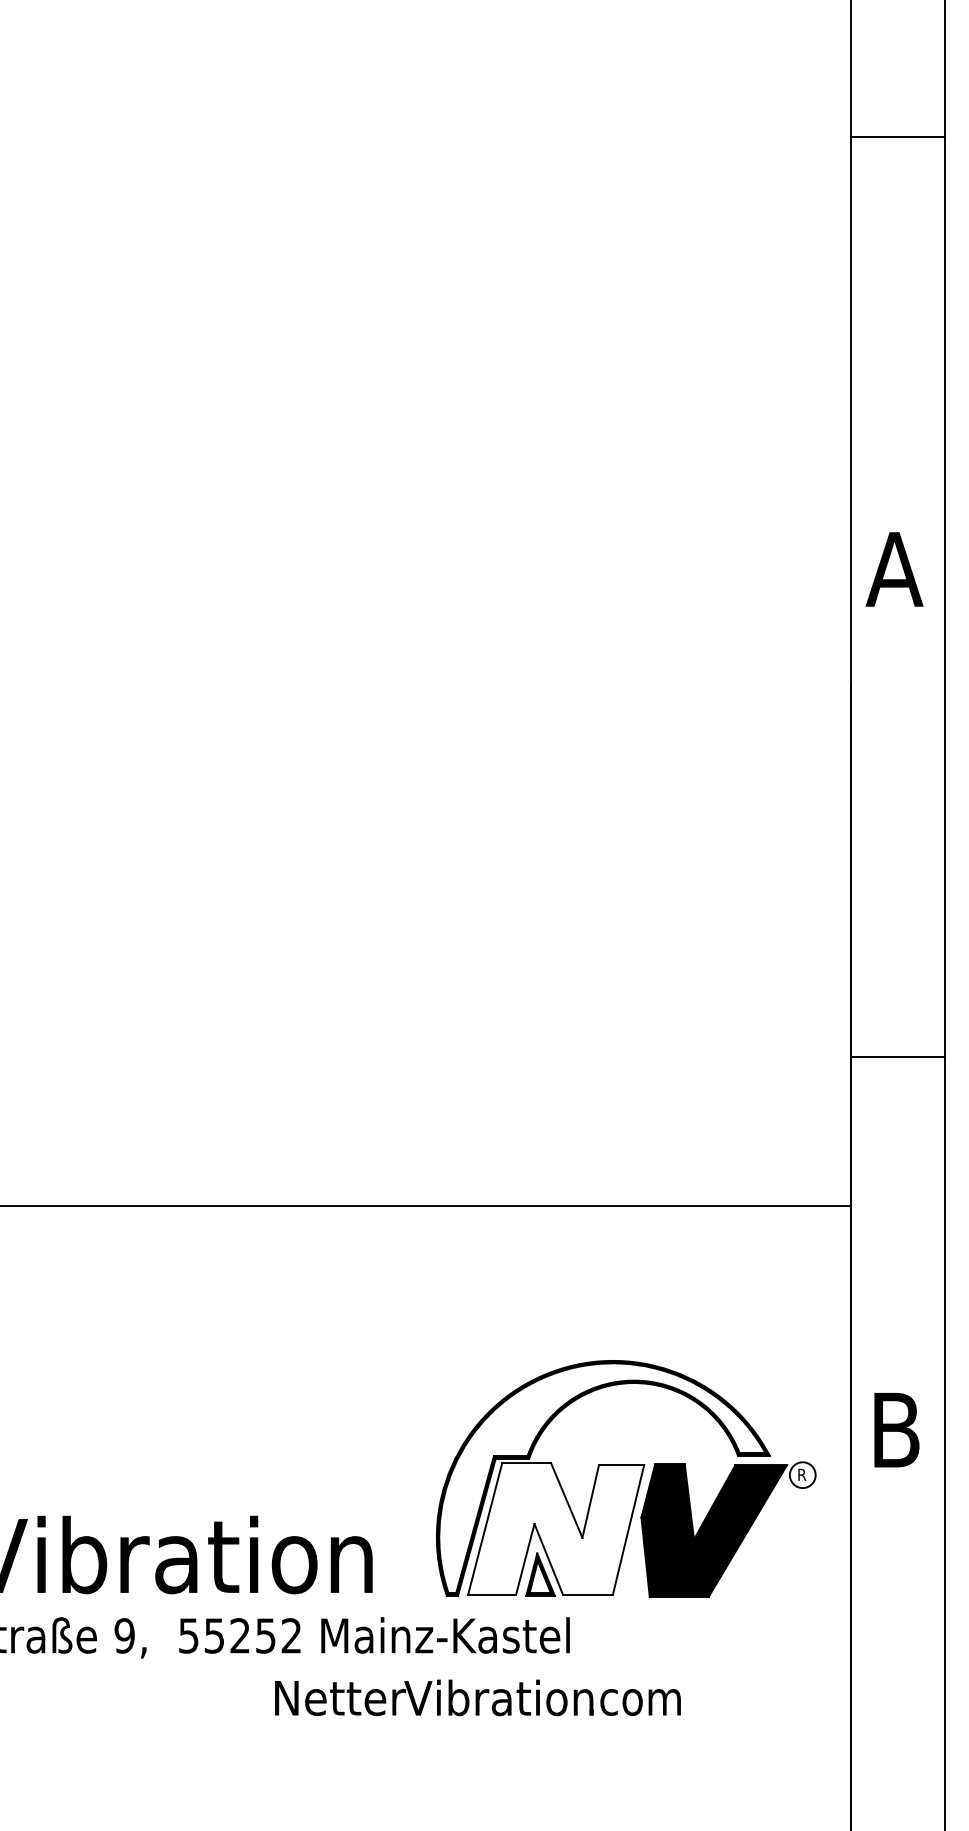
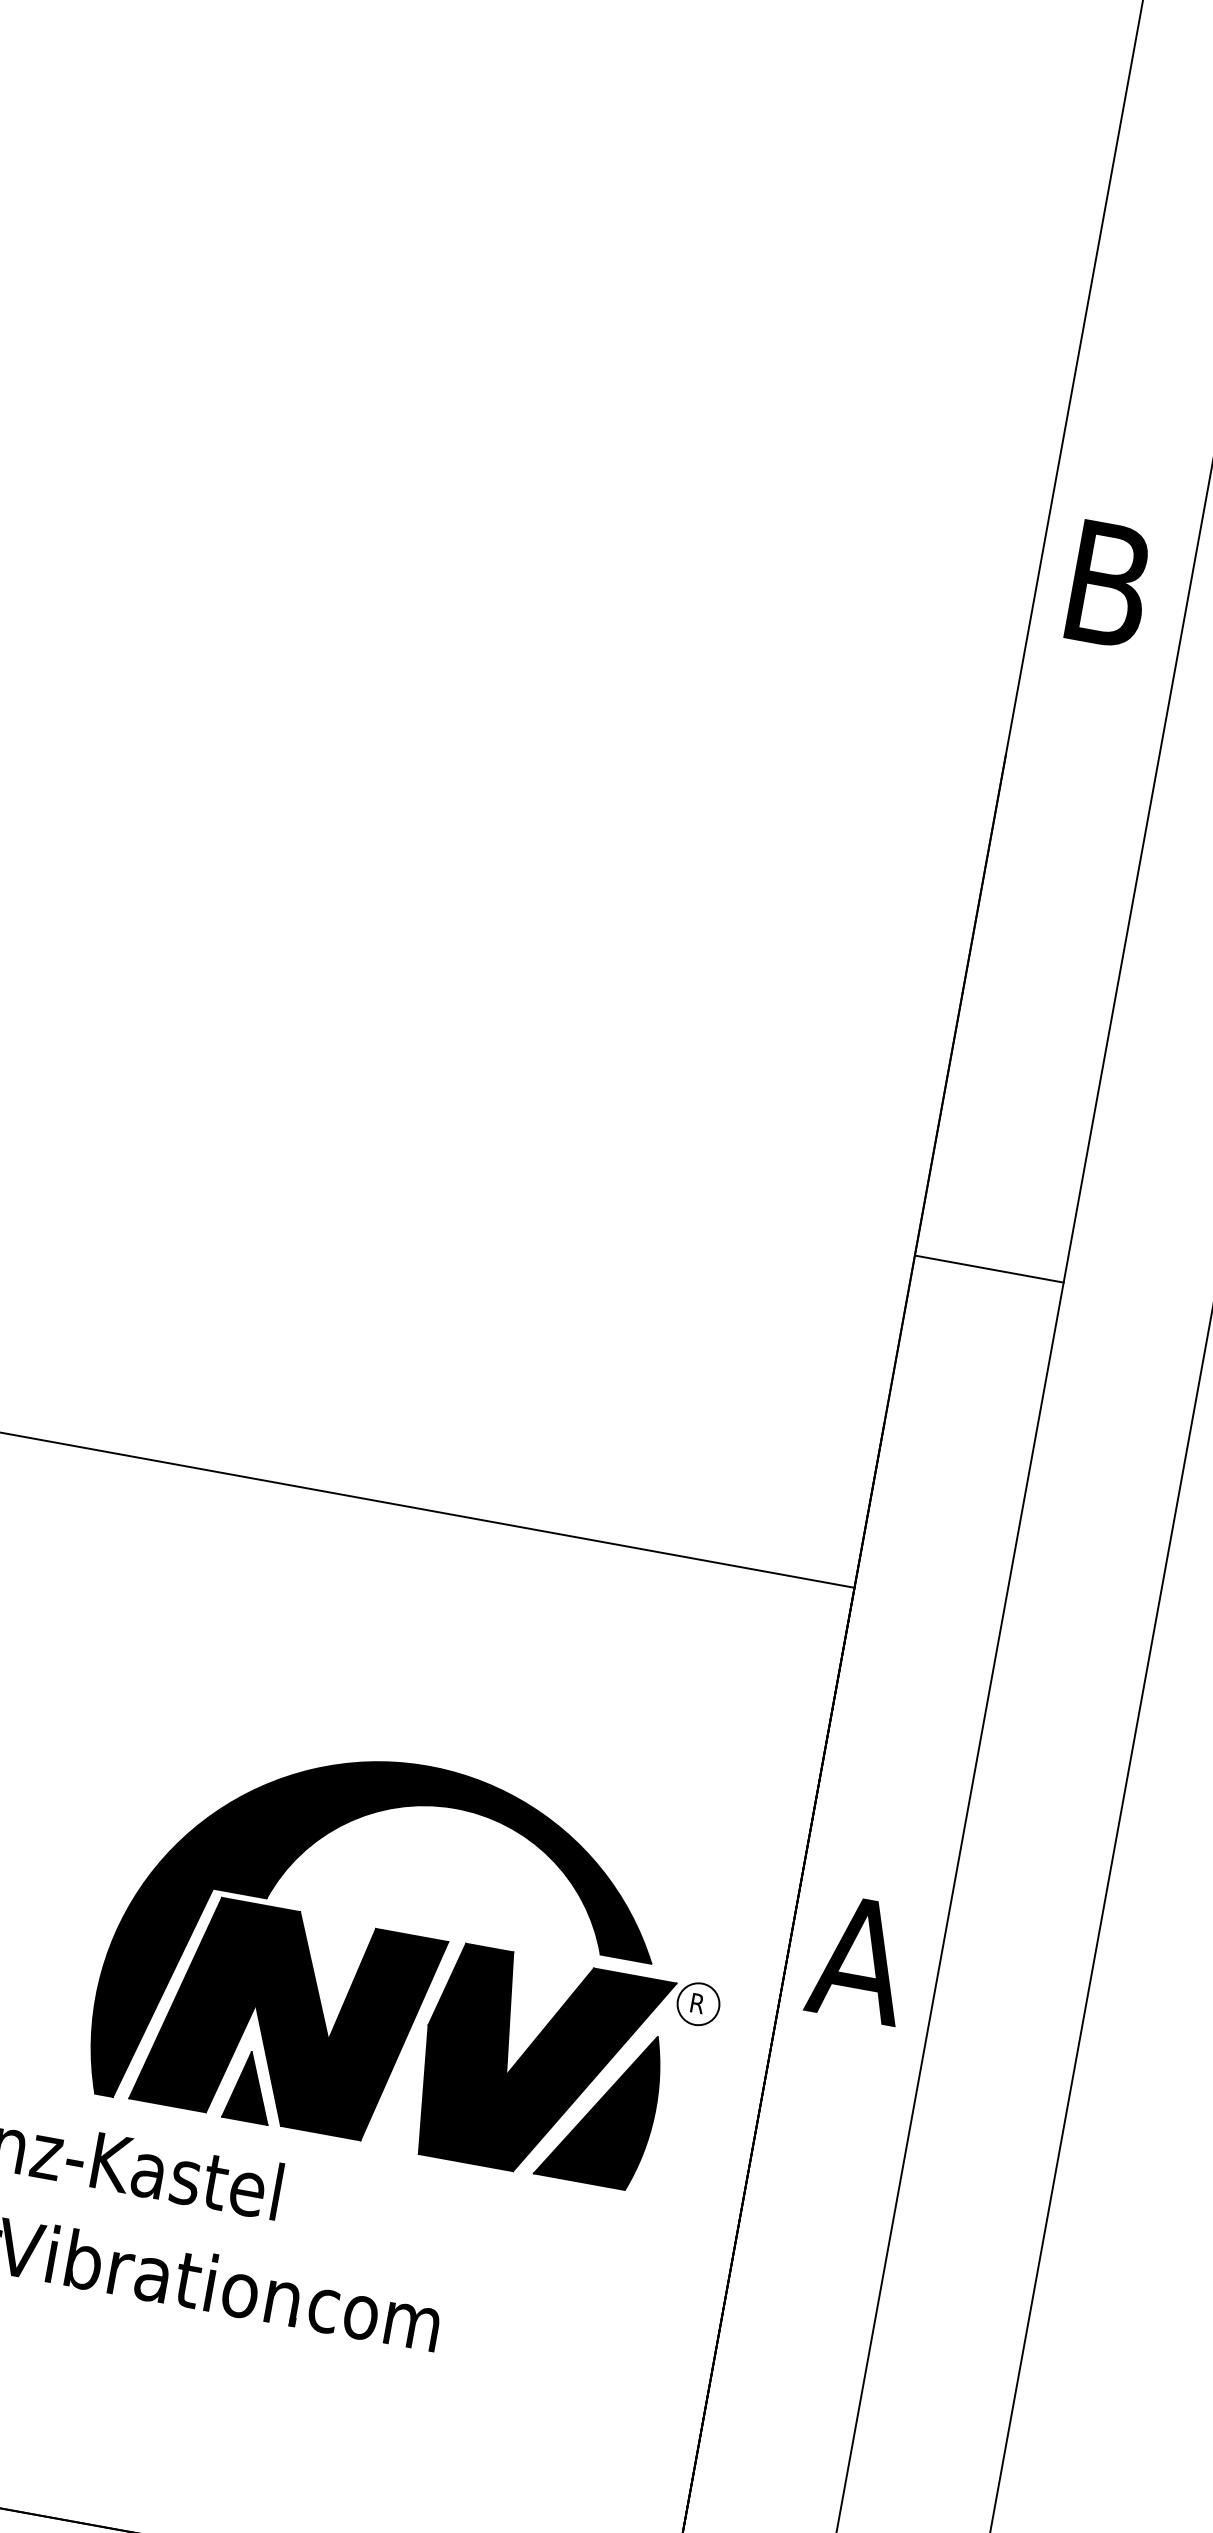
text: (894, 569) -> (1107, 584), A -> B
line: (897, 1057) -> (988, 1268), moved
text: (895, 1430) -> (859, 1959), B -> A
fill: (602, 1478) -> (377, 1951), added
fill: (556, 1528) -> (289, 2017), added
part: (754, 1547) -> (600, 2105), added
fill: (540, 1577) -> (250, 2091), added

